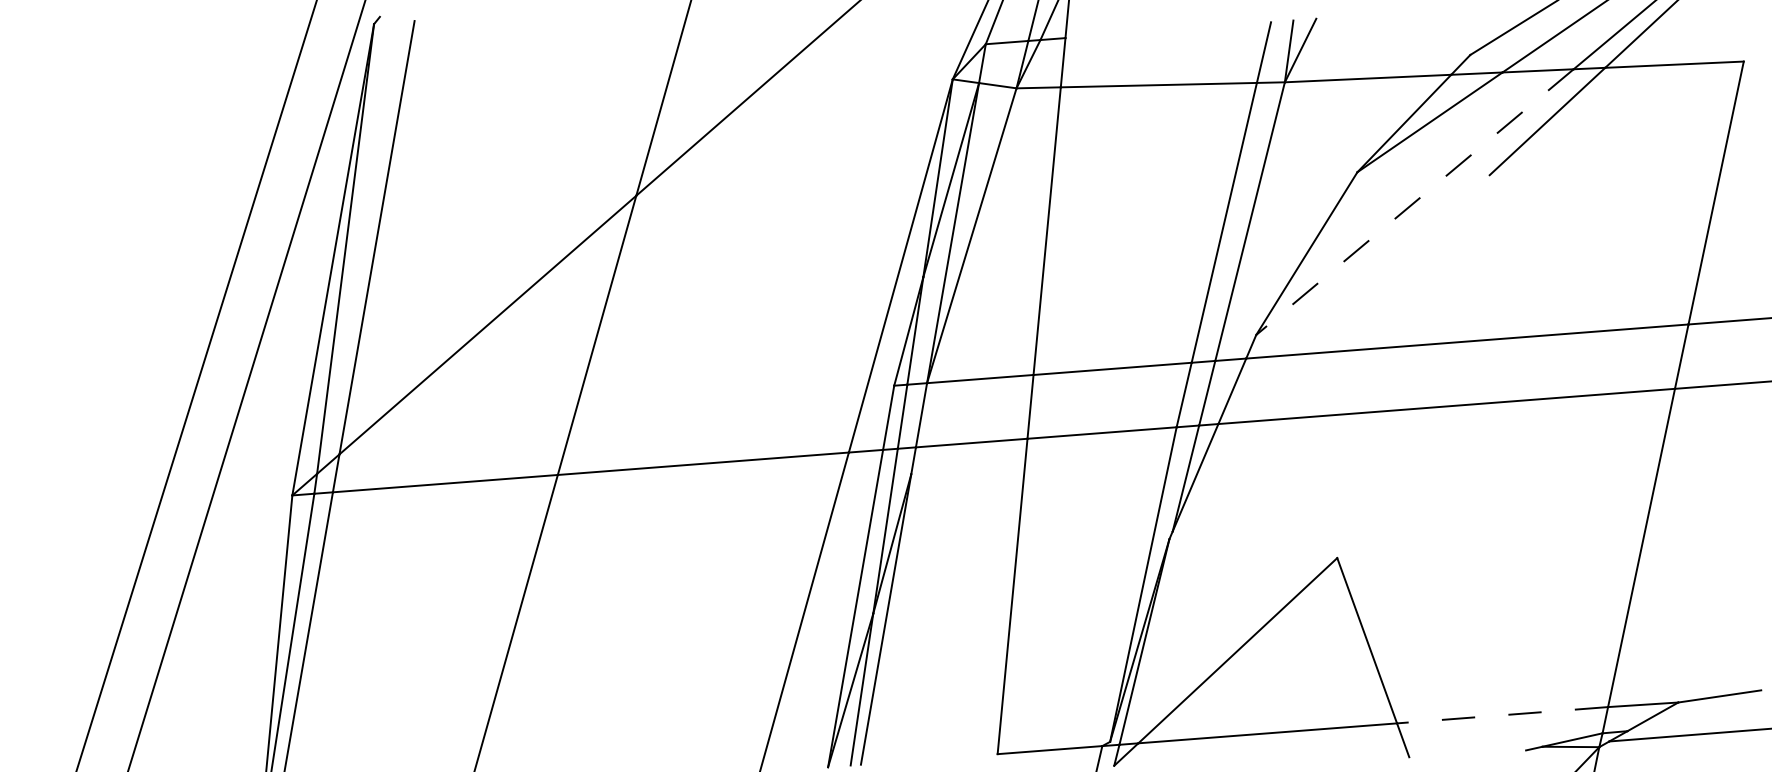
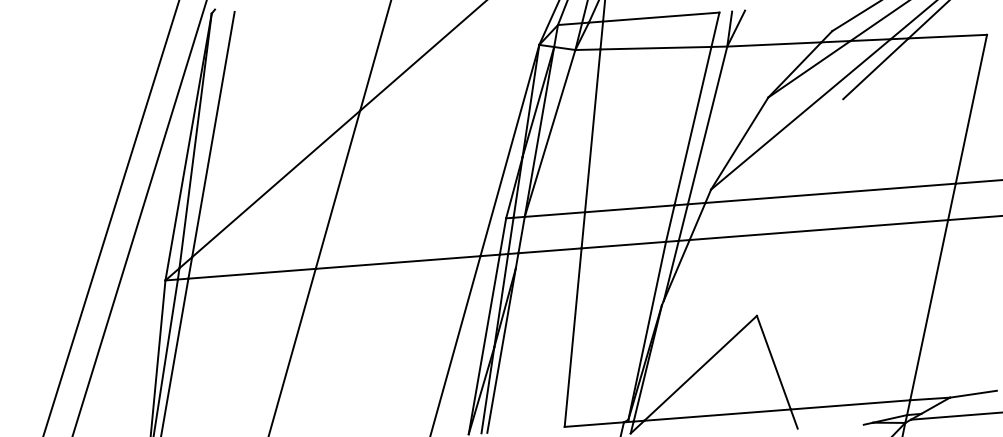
line: (1168, 29) -> (661, 16), added
line: (1414, 202) -> (800, 114), dashed -> solid
line: (1502, 714) -> (850, 404), dashed -> solid

